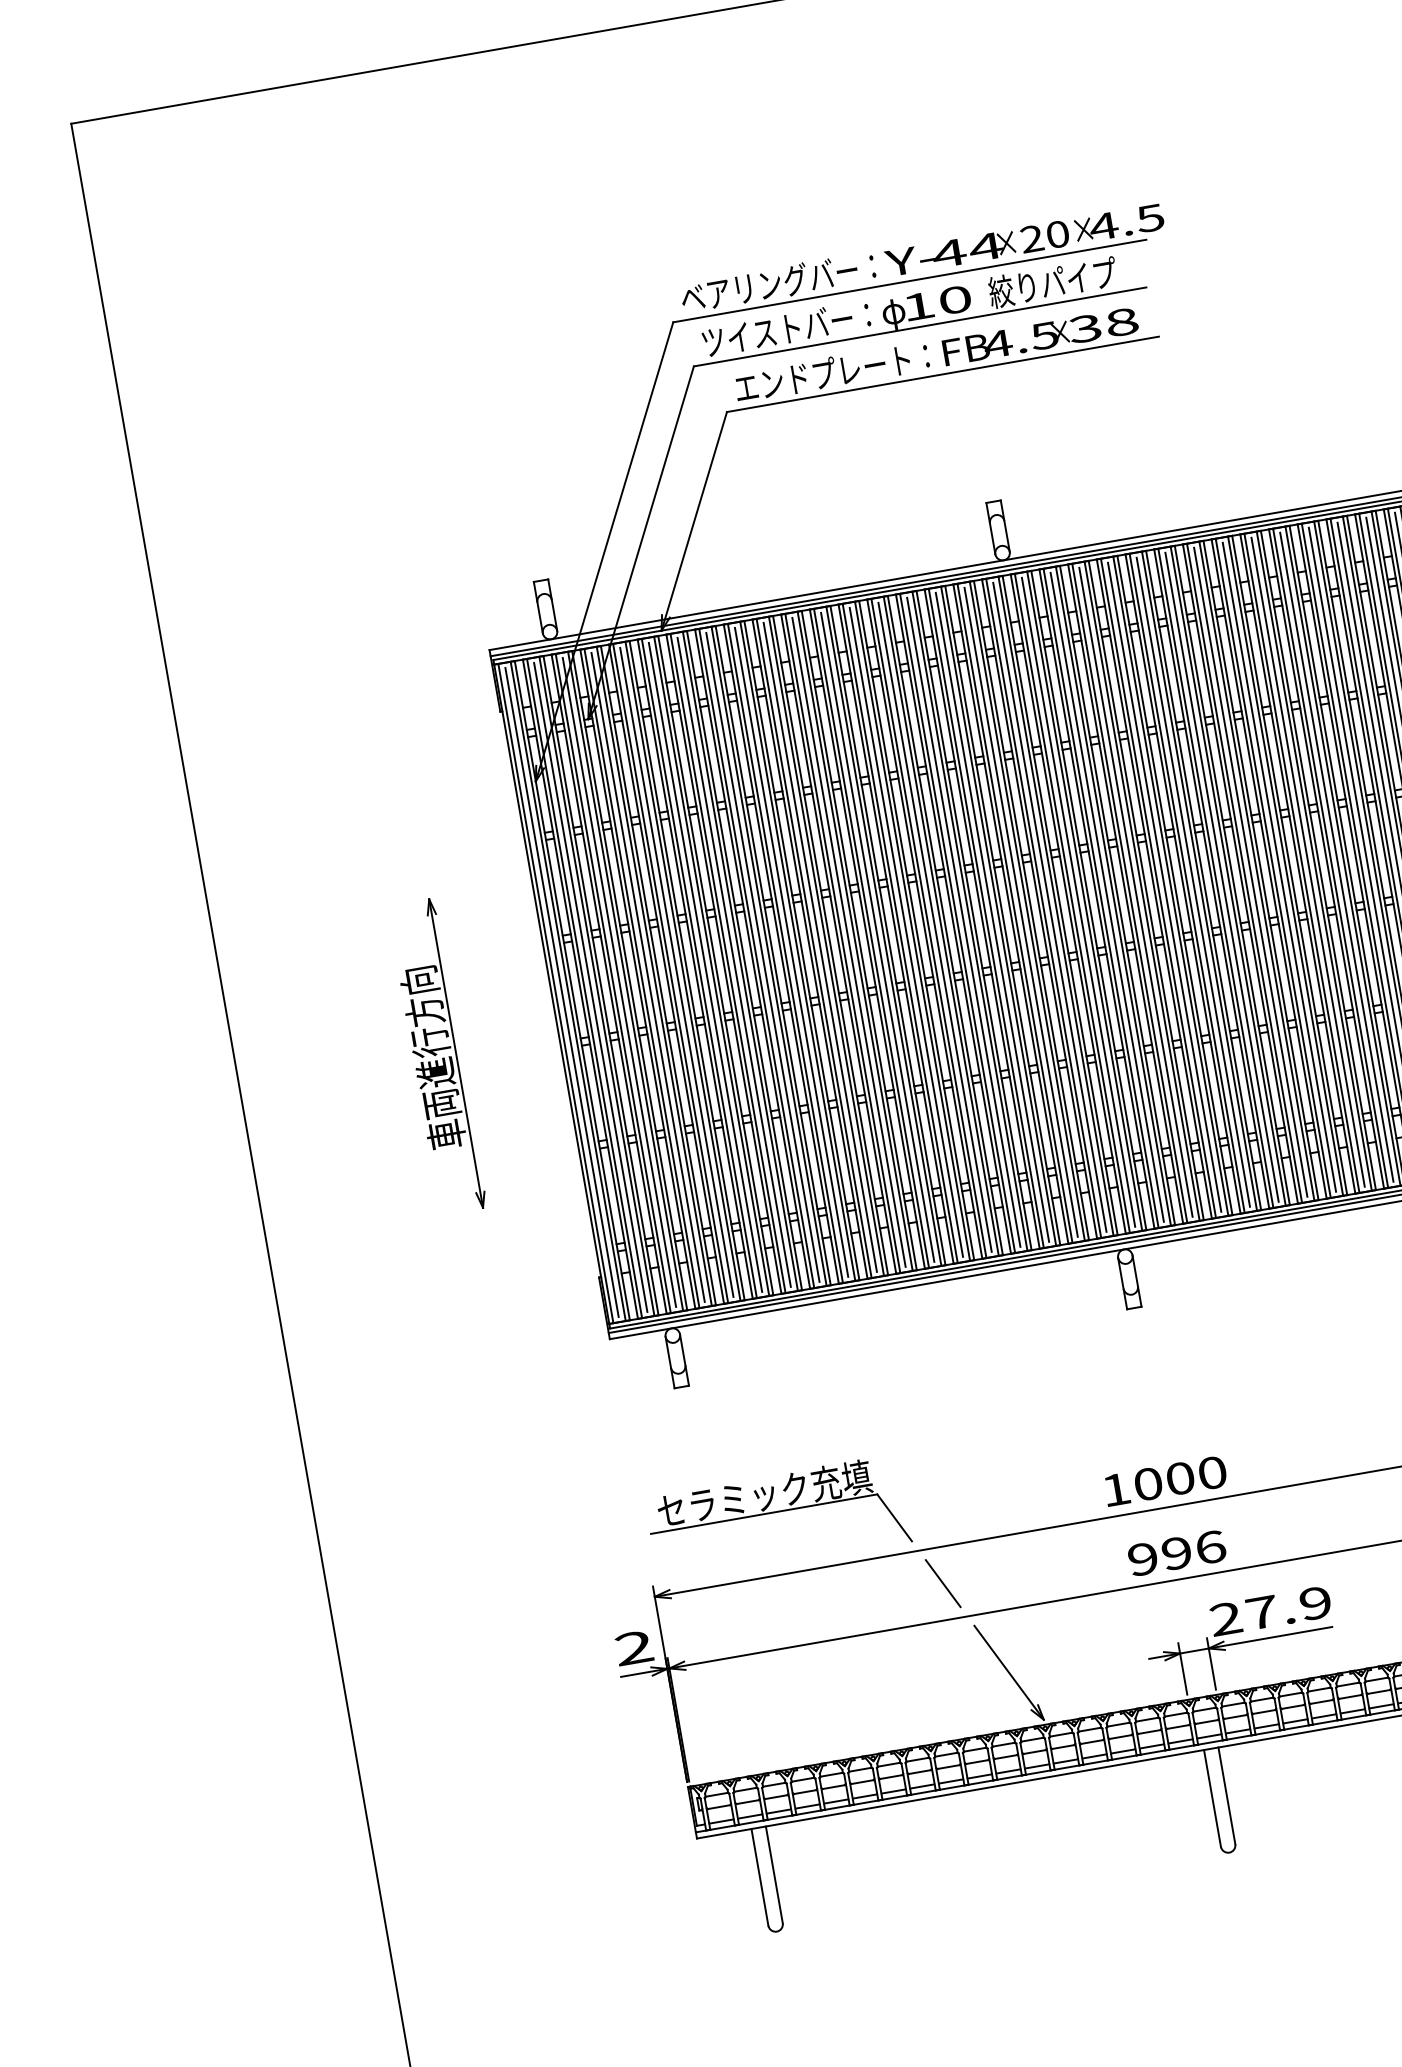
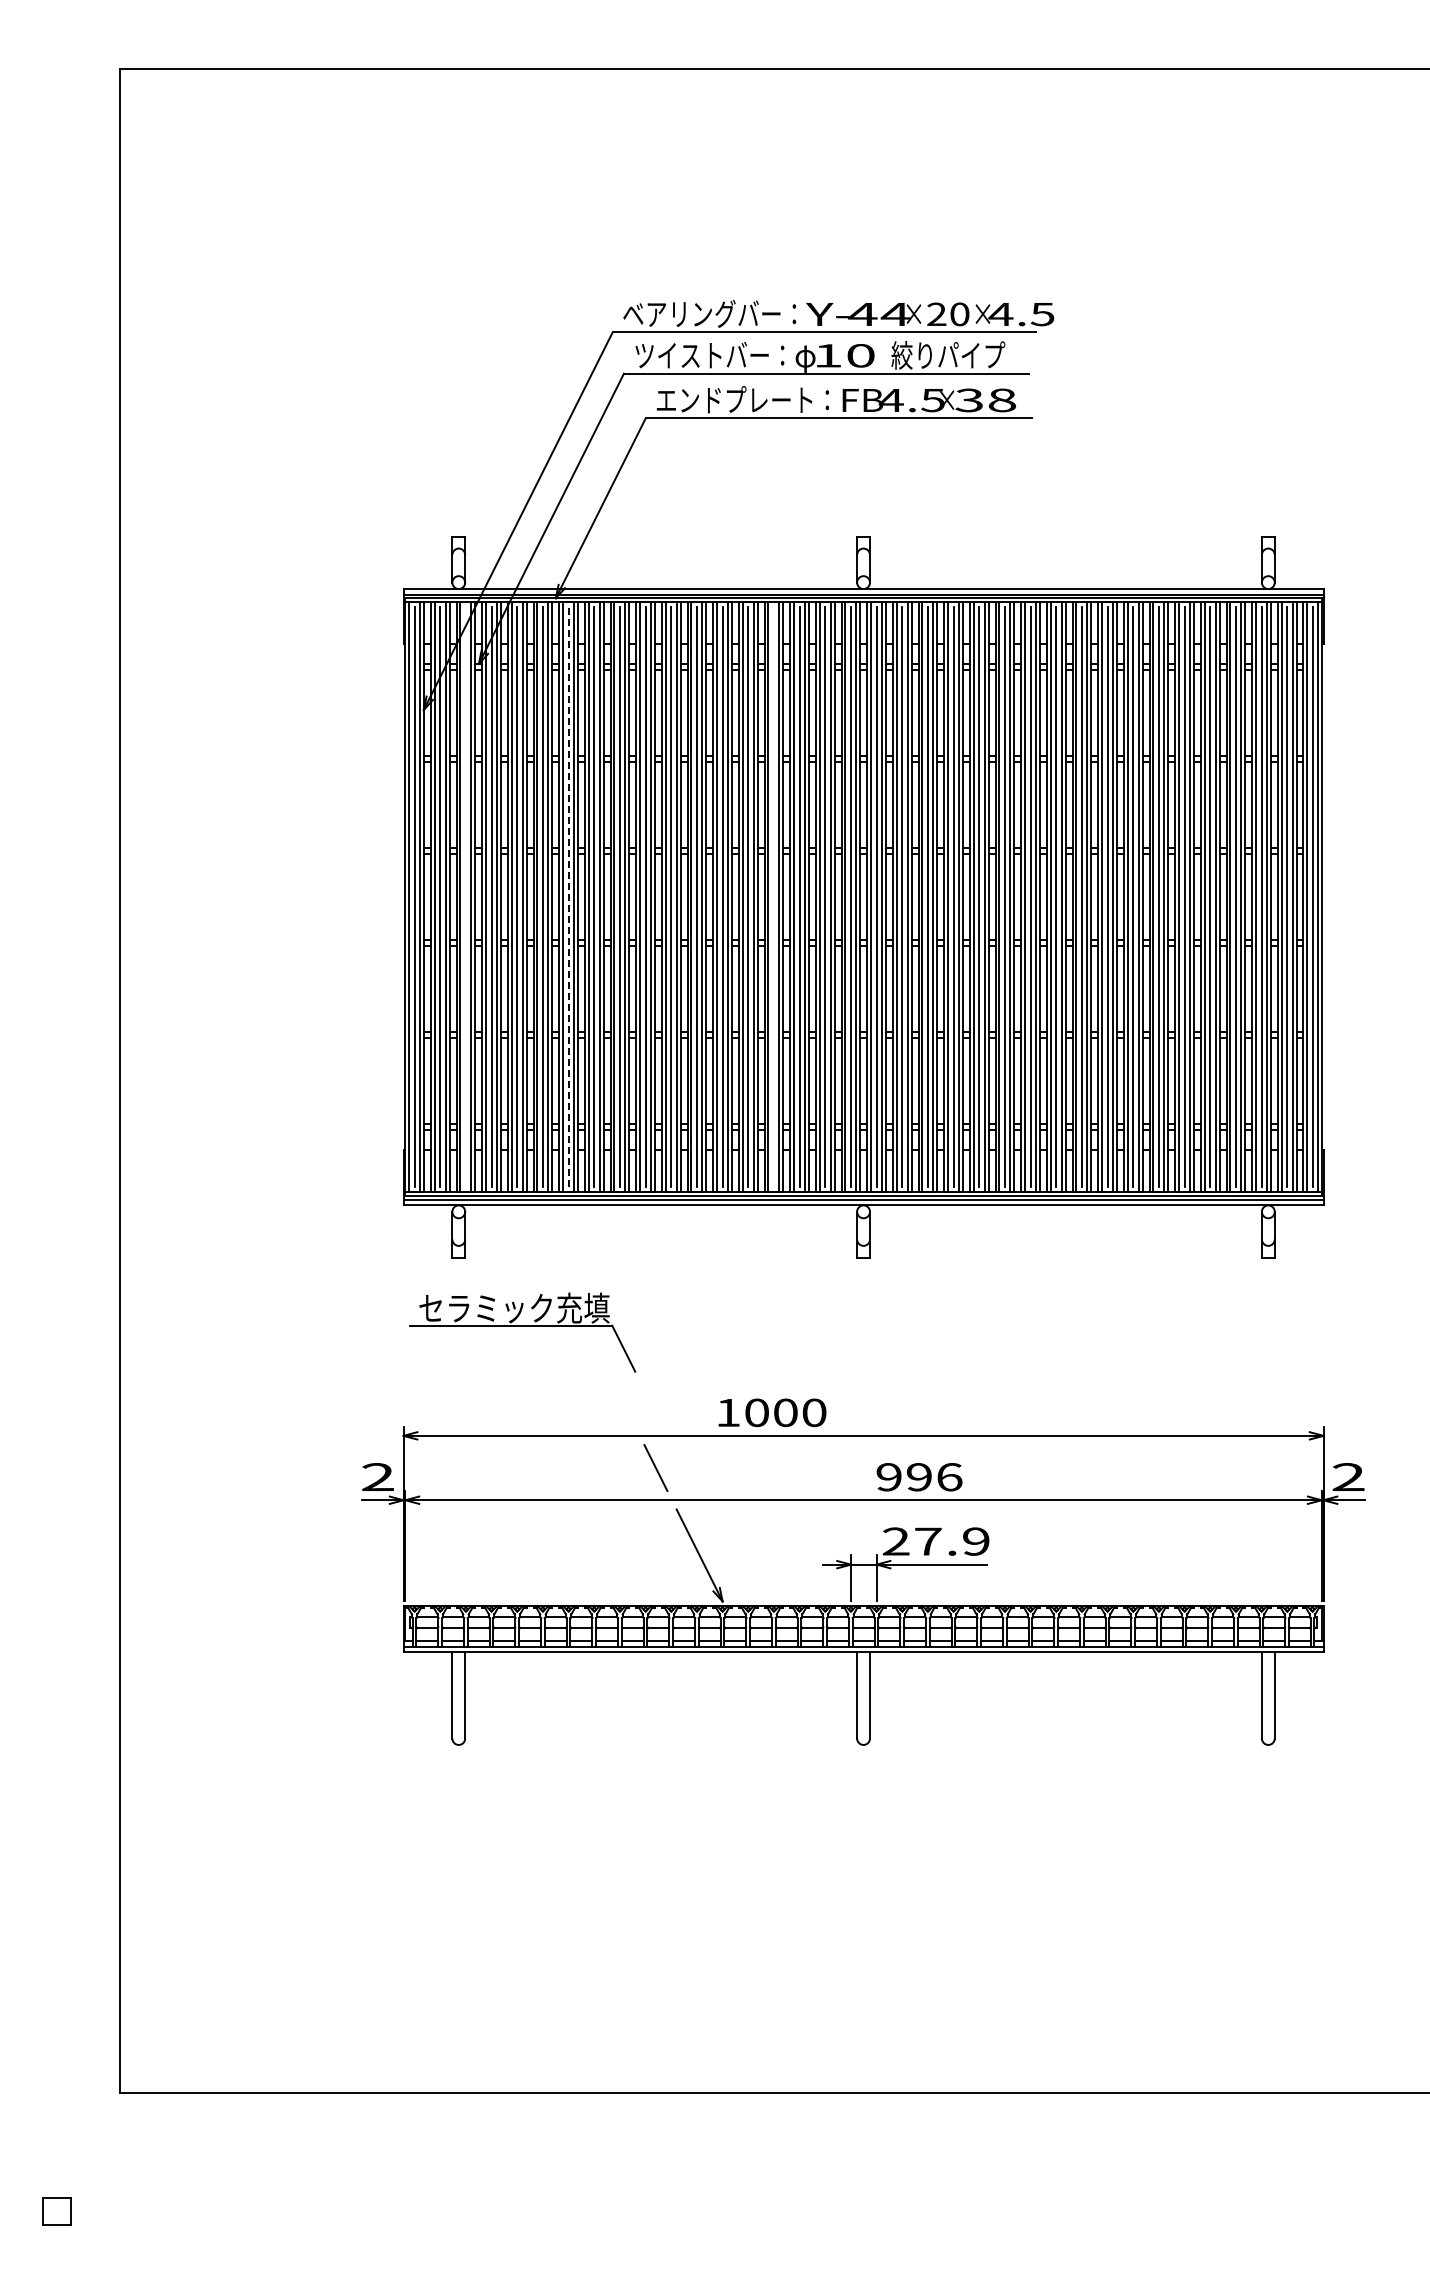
line: (963, 921) -> (773, 896), removed
line: (733, 961) -> (568, 896), solid -> dashed
line: (618, 981) -> (465, 896), removed
part: (437, 1057) -> (296, 934), removed
text: (1165, 1480) -> (772, 1412), moved
part: (778, 1519) -> (522, 1332), moved
text: (1177, 1553) -> (919, 1477), moved

